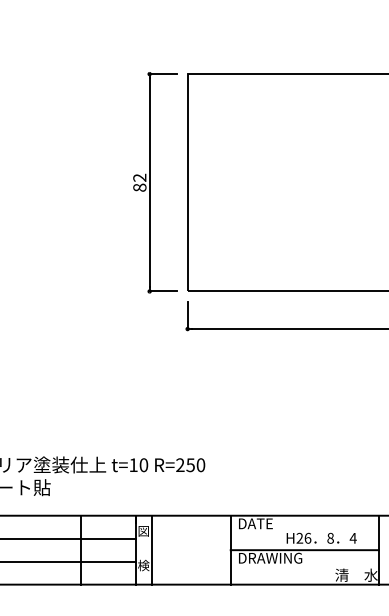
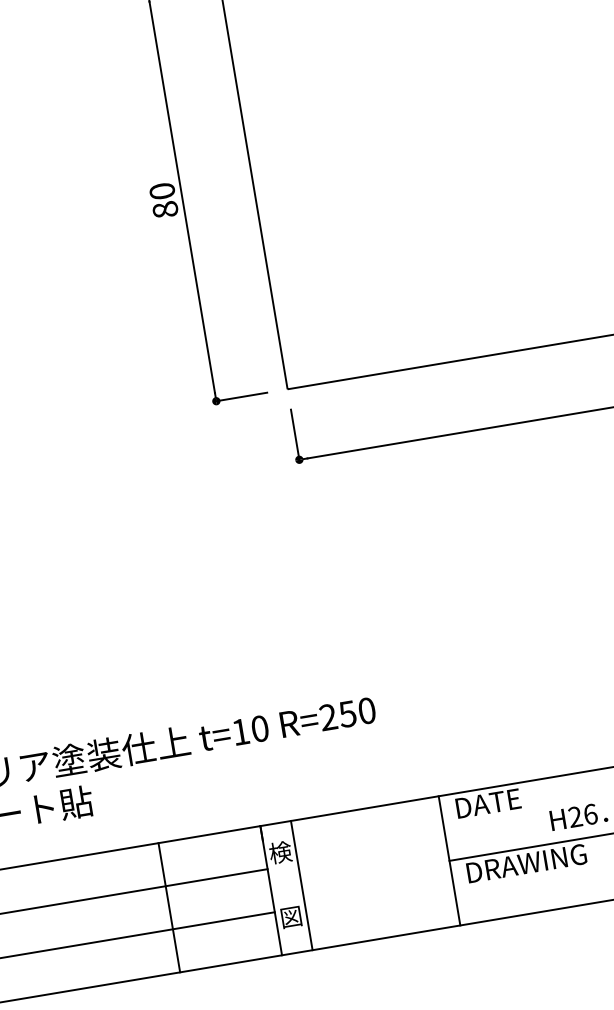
text: (139, 177) -> (161, 190), 82 -> 80
text: (143, 530) -> (279, 851), 図 -> 検
text: (143, 565) -> (290, 916), 検 -> 図

